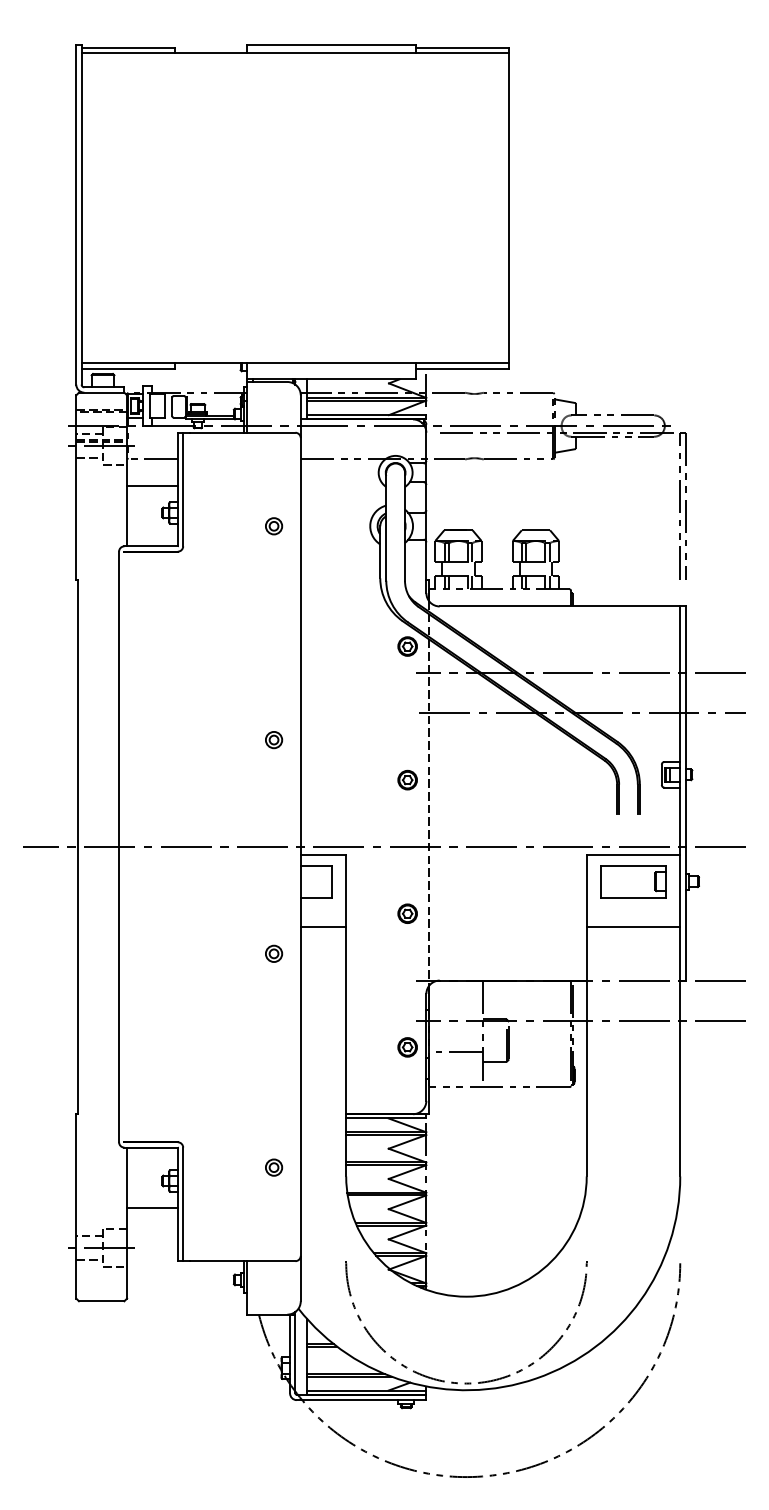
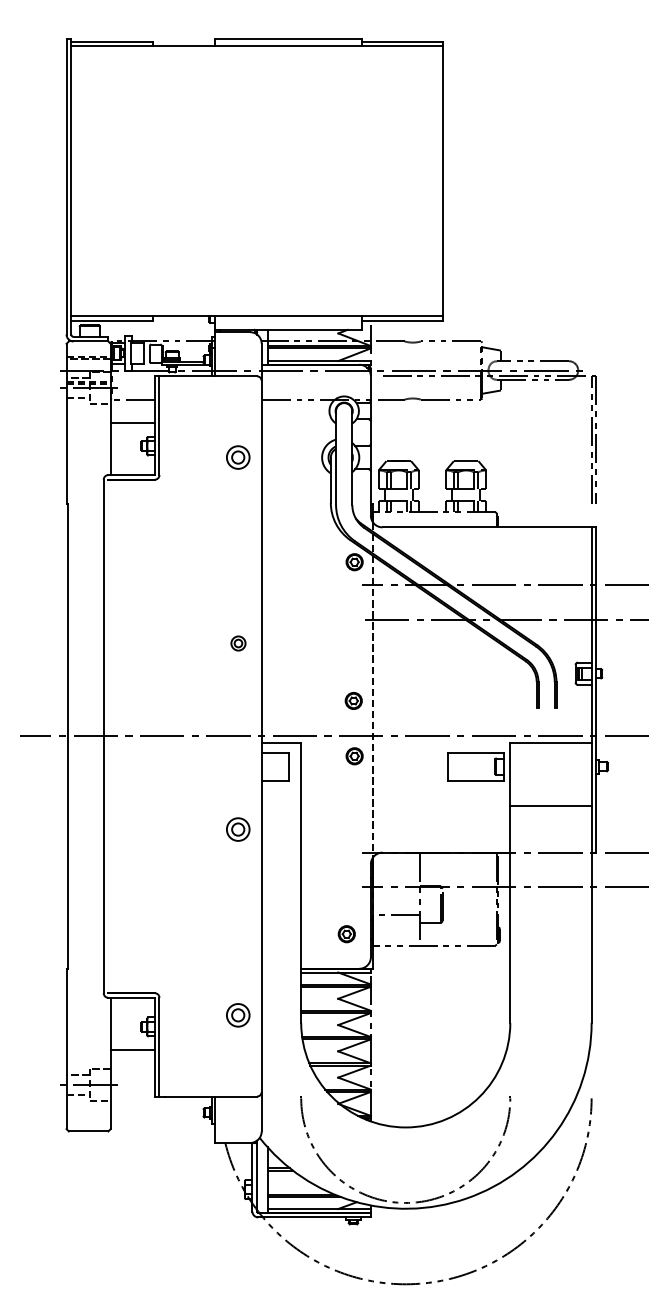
part: (274, 526) -> (238, 457), size x1.6
part: (407, 779) -> (353, 700), moved
part: (633, 881) -> (476, 766), moved
part: (407, 913) -> (354, 756), moved
line: (323, 927) -> (281, 806), removed
part: (274, 953) -> (238, 829), size x1.6
part: (407, 1047) -> (346, 934), moved
part: (274, 1167) -> (238, 1015), size x1.6

